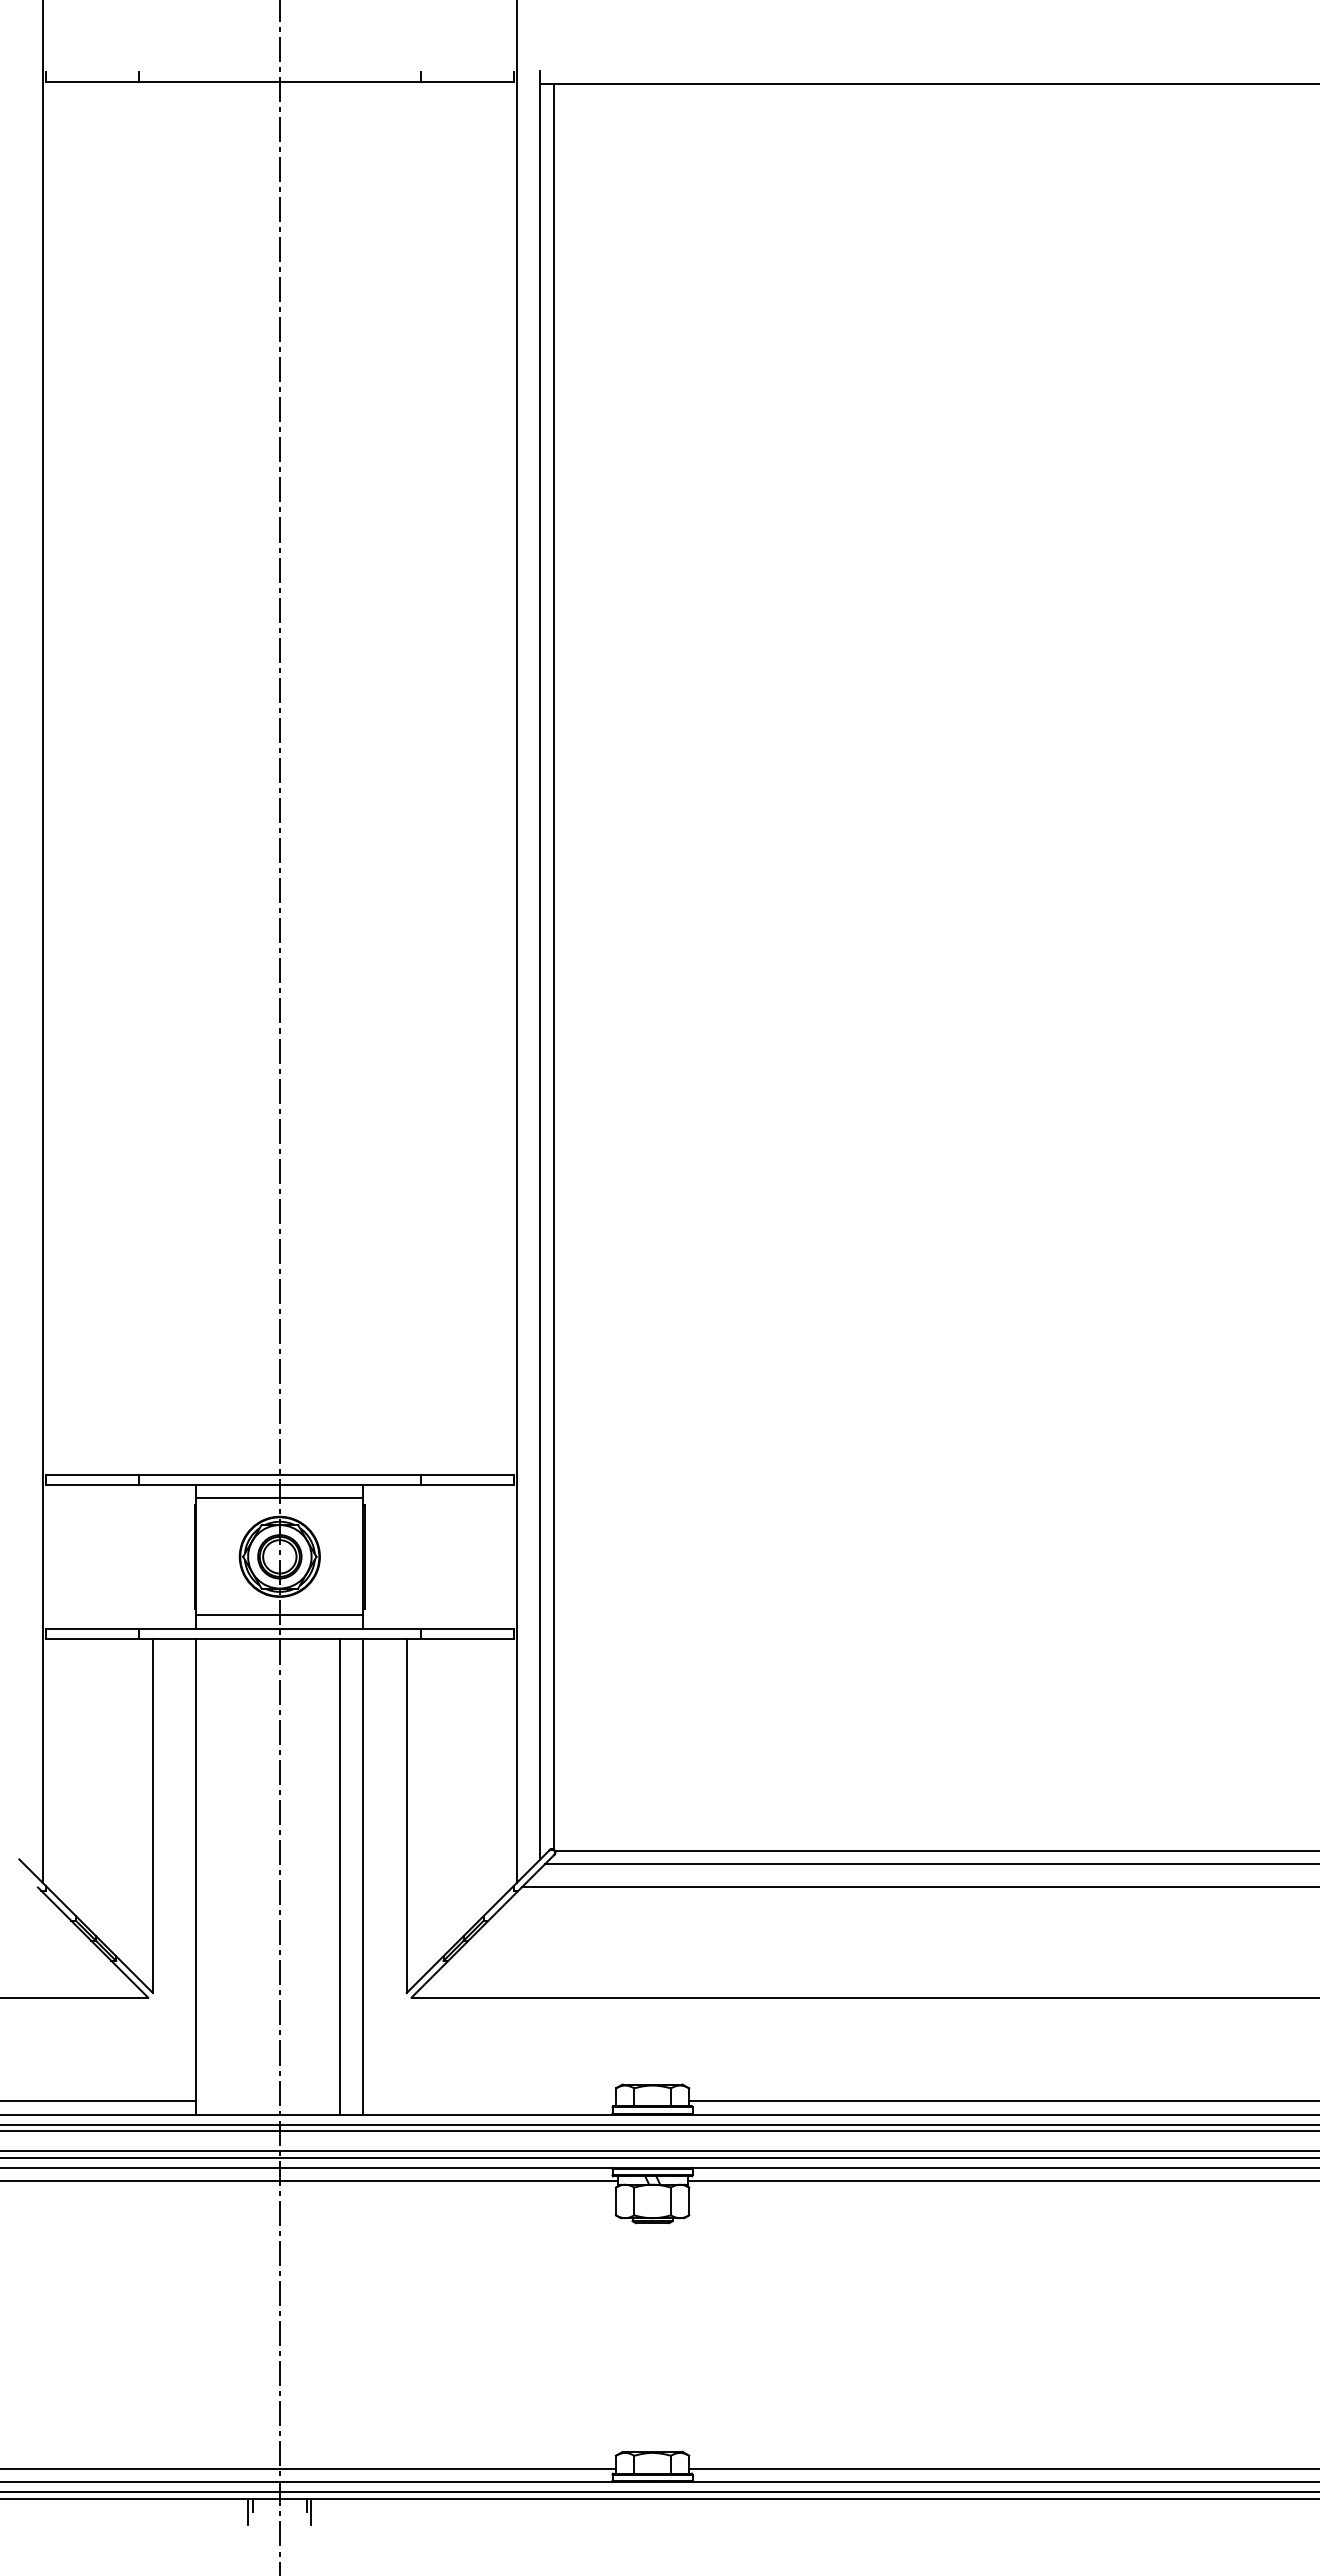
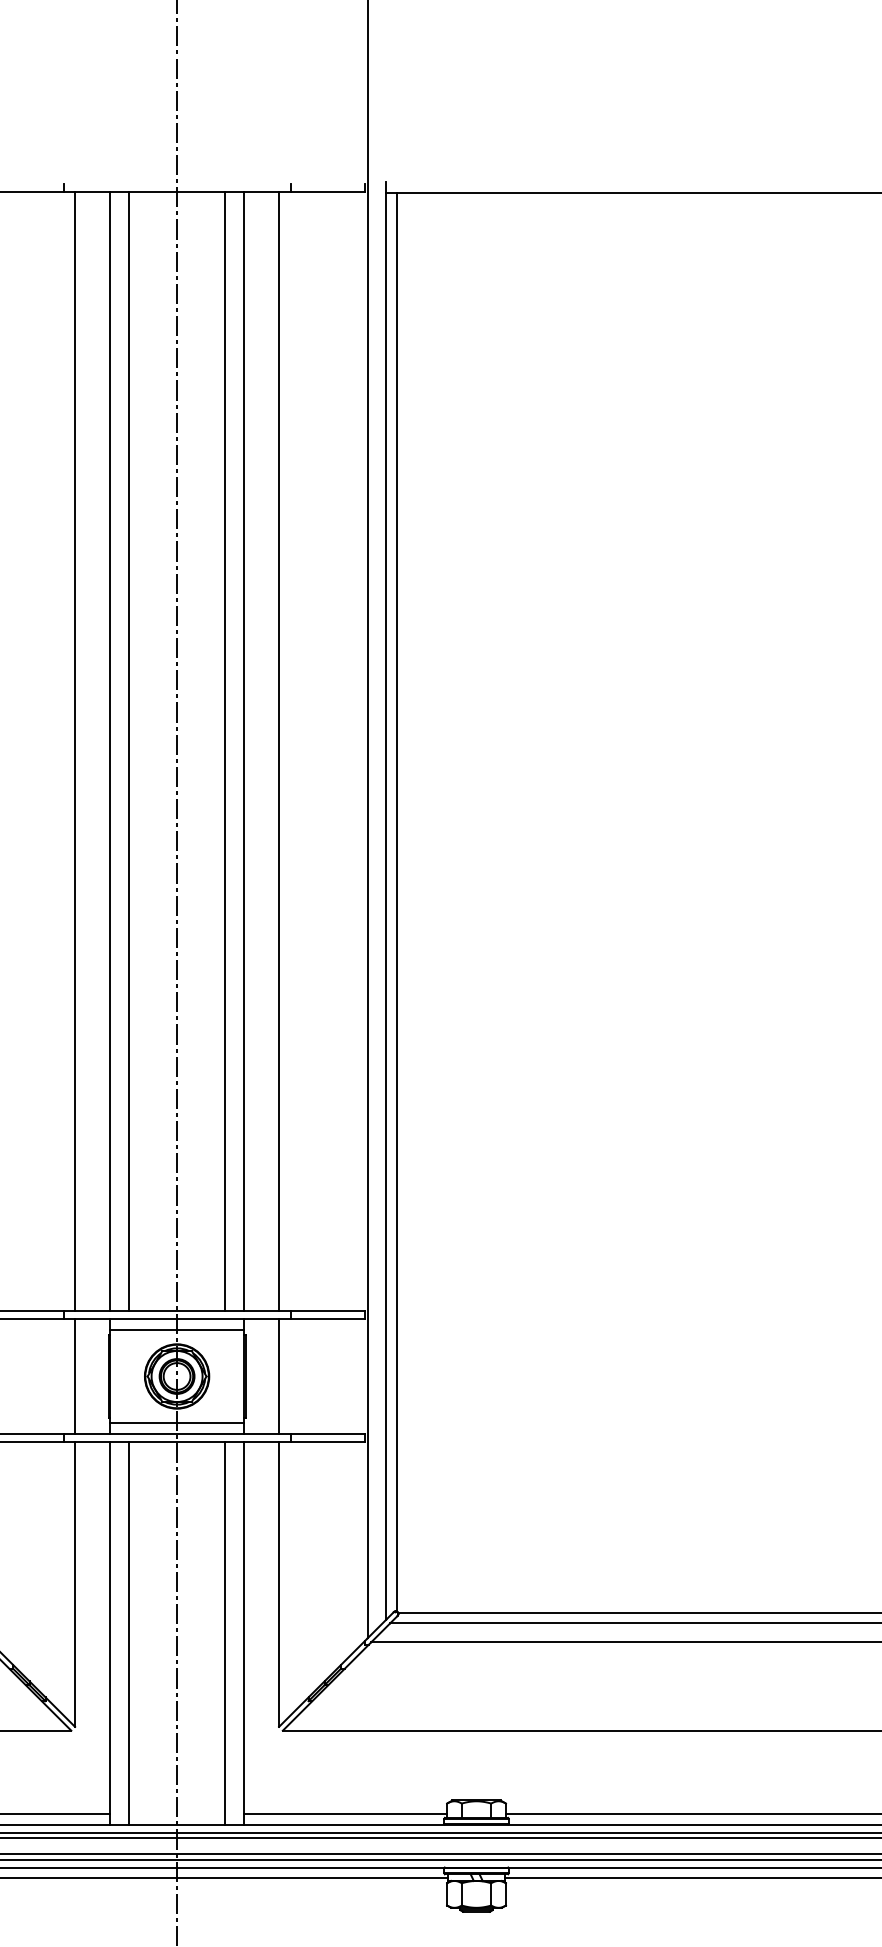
line: (152, 778) -> (74, 751), added
line: (196, 778) -> (110, 751), added
line: (219, 778) -> (128, 751), added
line: (339, 778) -> (225, 751), added
line: (363, 778) -> (244, 751), added
line: (406, 778) -> (278, 751), added
line: (152, 1556) -> (74, 1376), added
line: (406, 1556) -> (278, 1376), added
line: (219, 1876) -> (128, 1633), added
line: (489, 2101) -> (345, 1814), added

